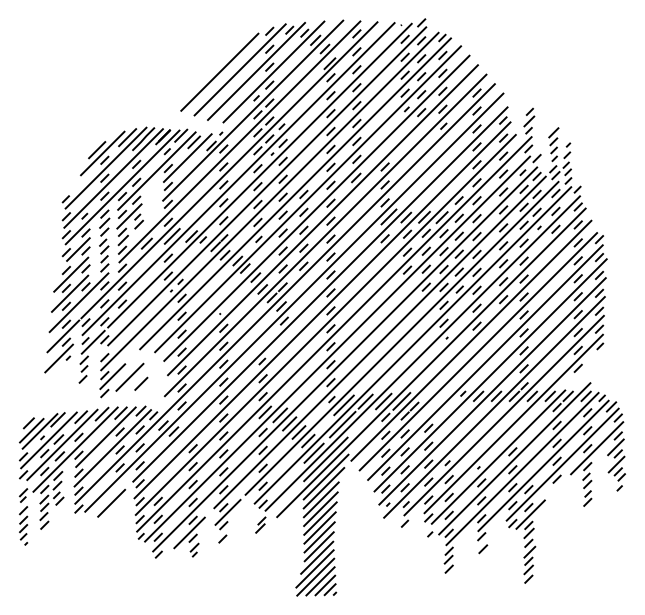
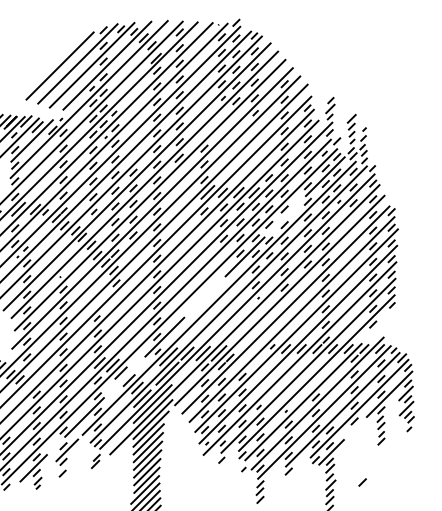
line: (379, 342) -> (199, 301), solid -> dashed
line: (483, 549) -> (362, 482), moved

